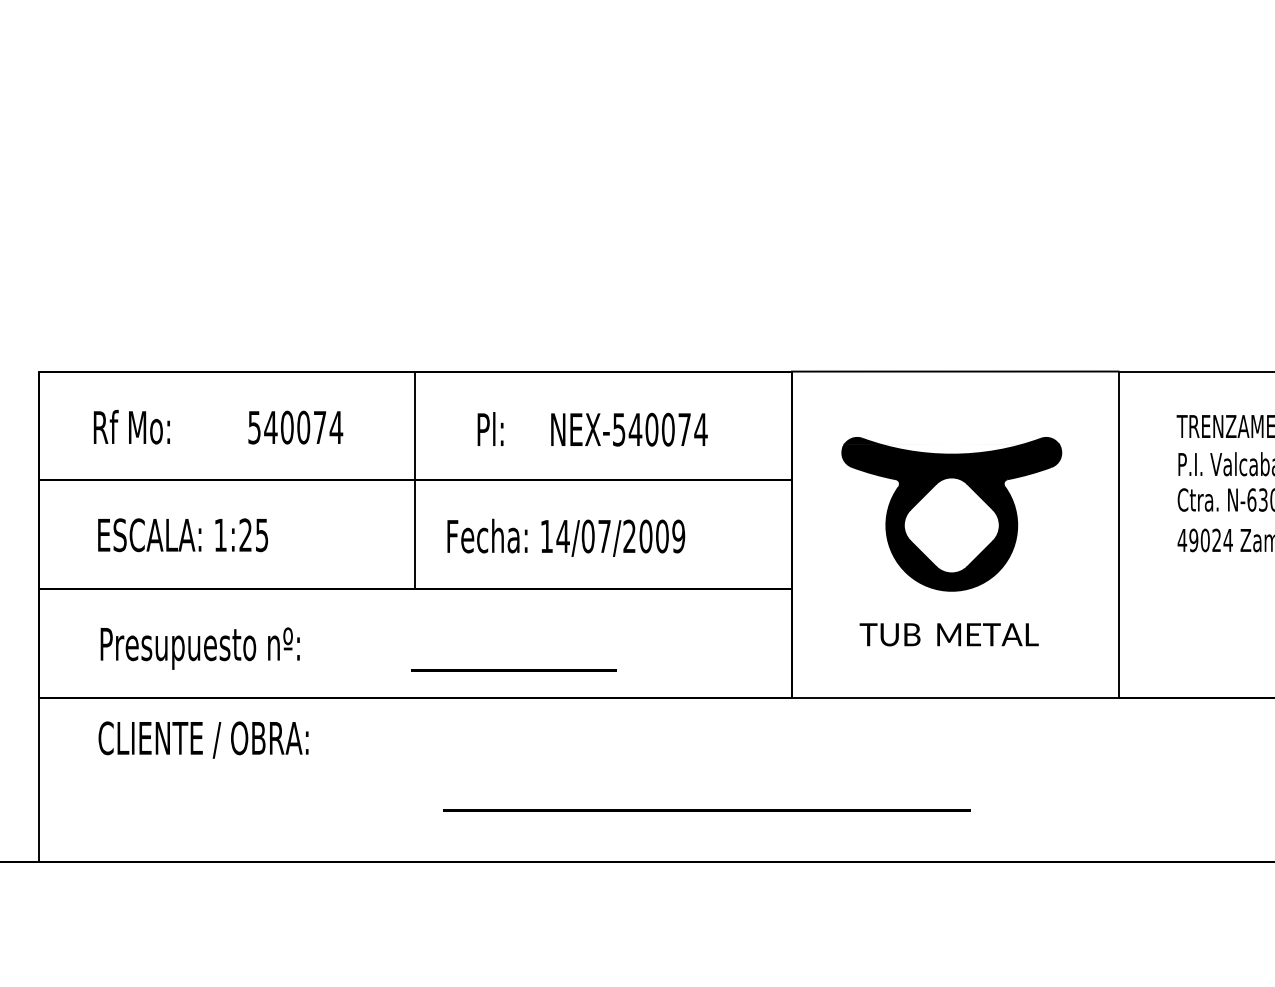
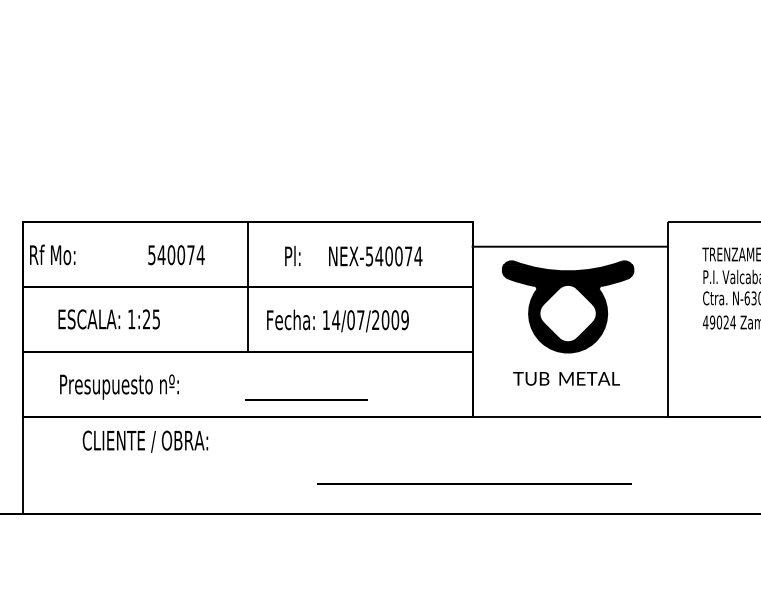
line: (954, 371) -> (569, 246), moved
text: (131, 426) -> (52, 254), moved
text: (203, 739) -> (145, 441), moved
text: (706, 810) -> (474, 483), moved

